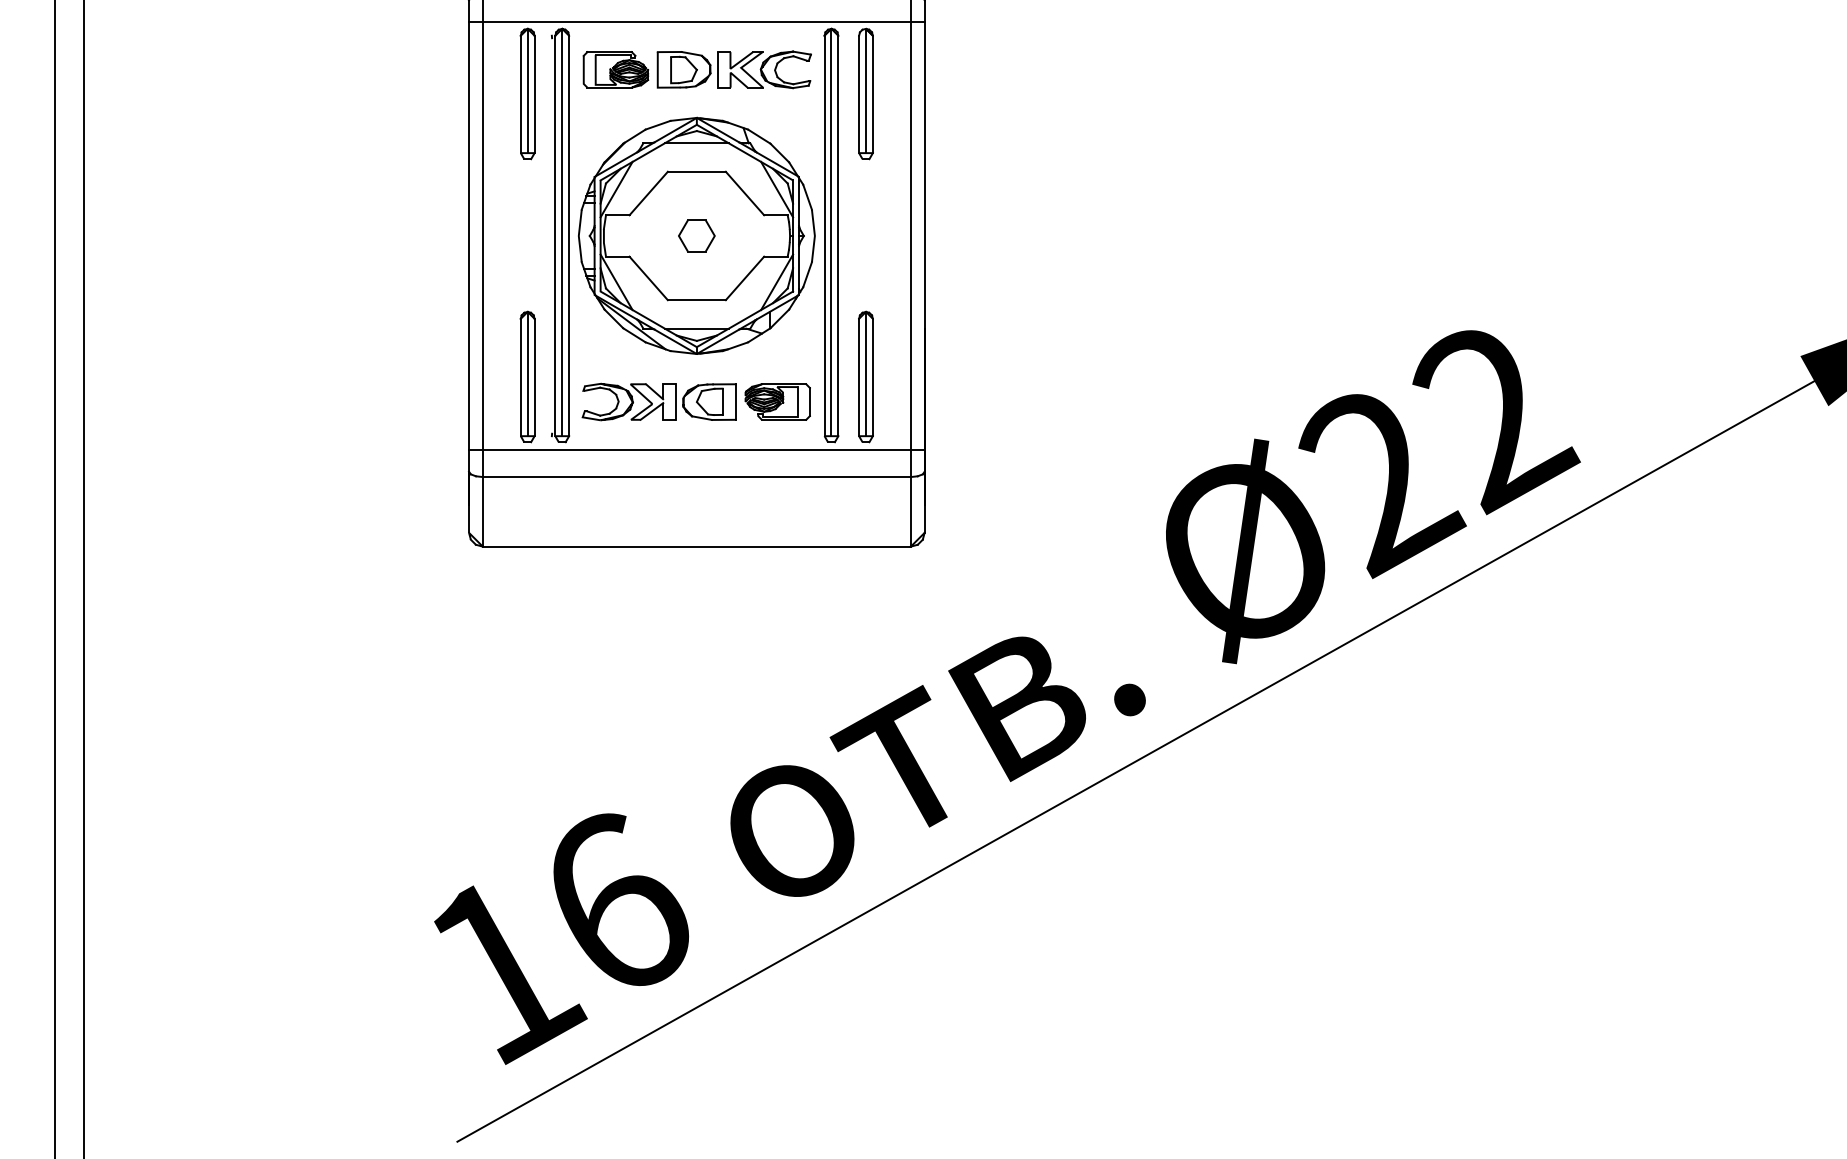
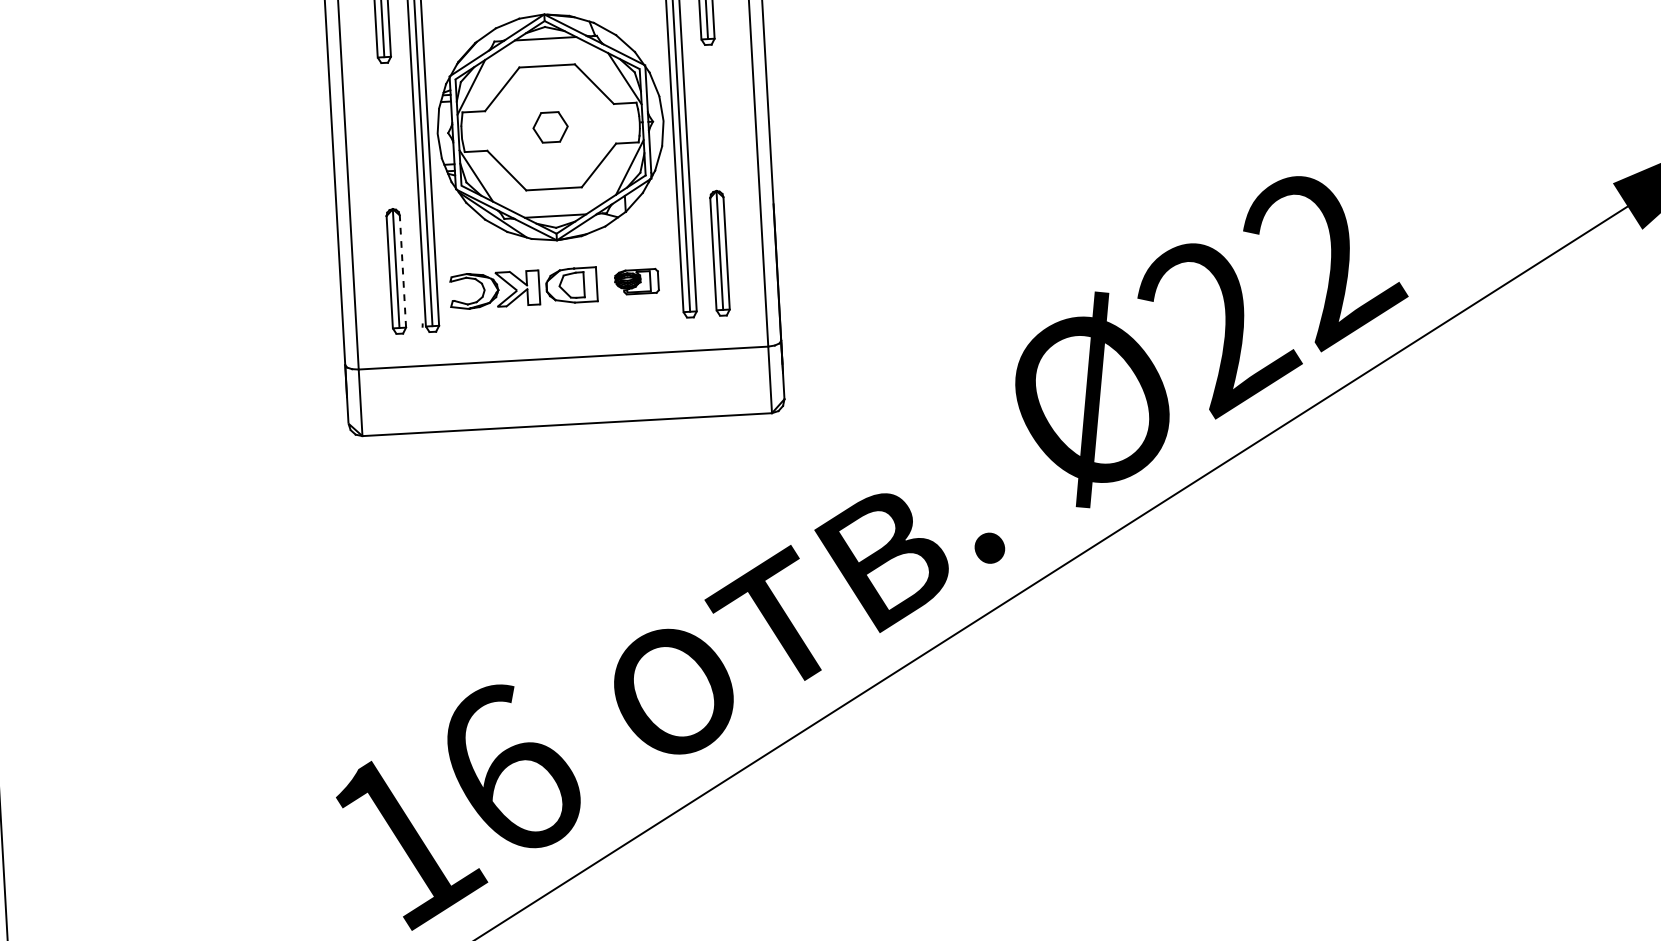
line: (534, 377) -> (402, 271), solid -> dashed
part: (777, 401) -> (636, 281), size x0.7
line: (696, 450) -> (561, 332), removed

